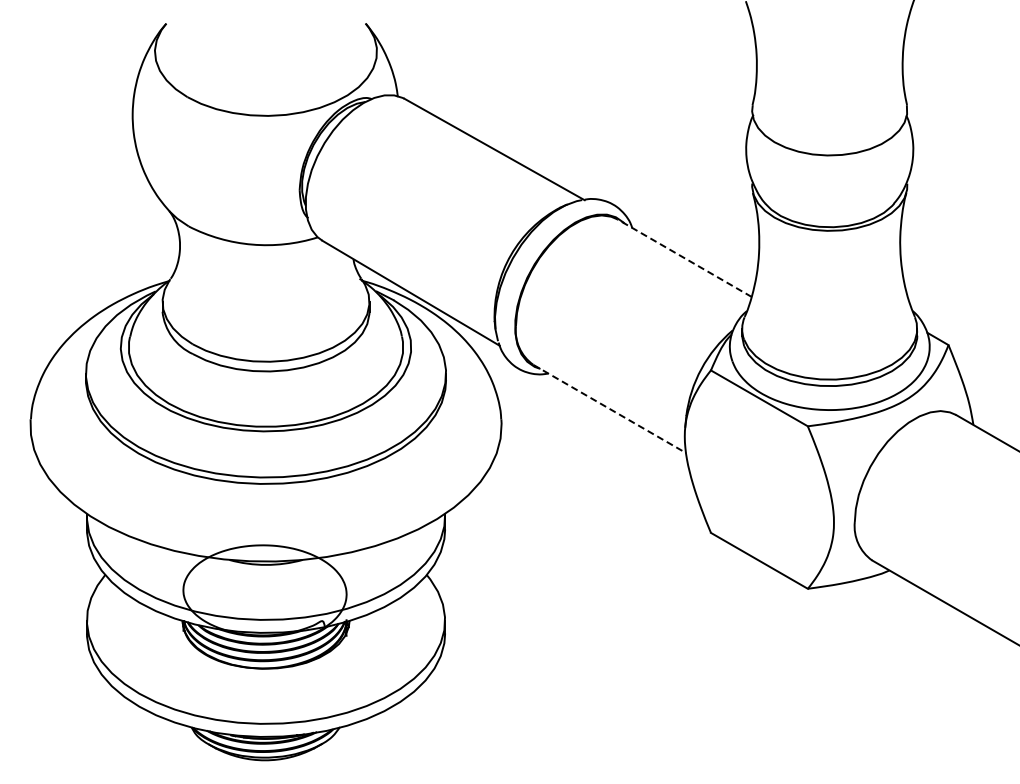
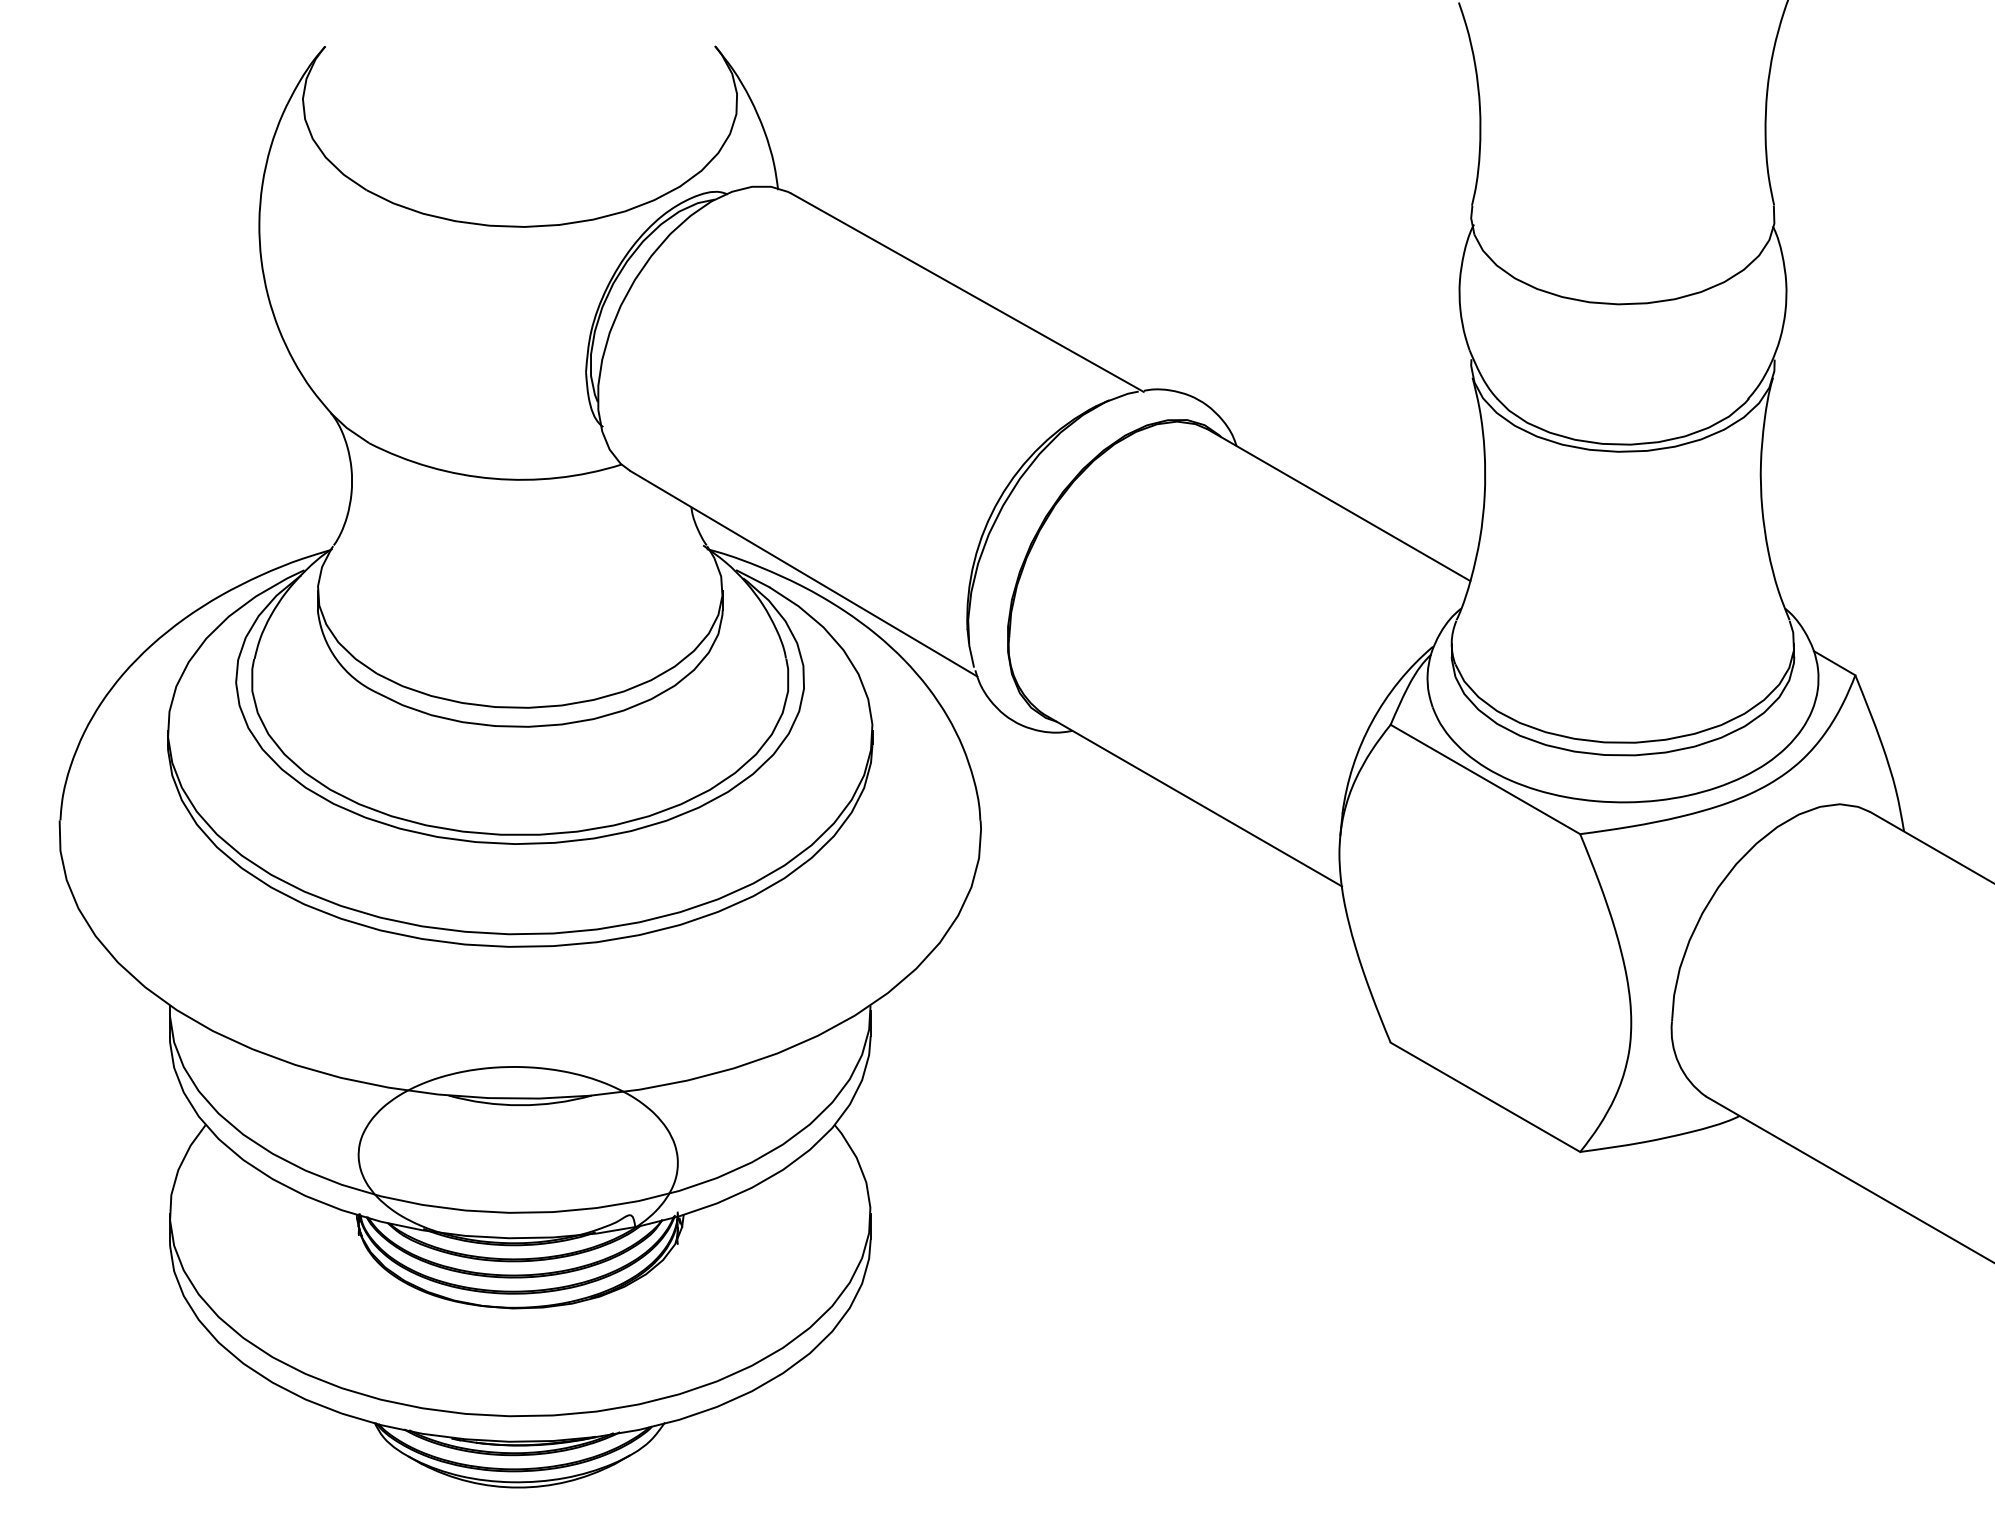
line: (684, 258) -> (1338, 505), dashed -> solid
line: (610, 409) -> (1194, 801), dashed -> solid

